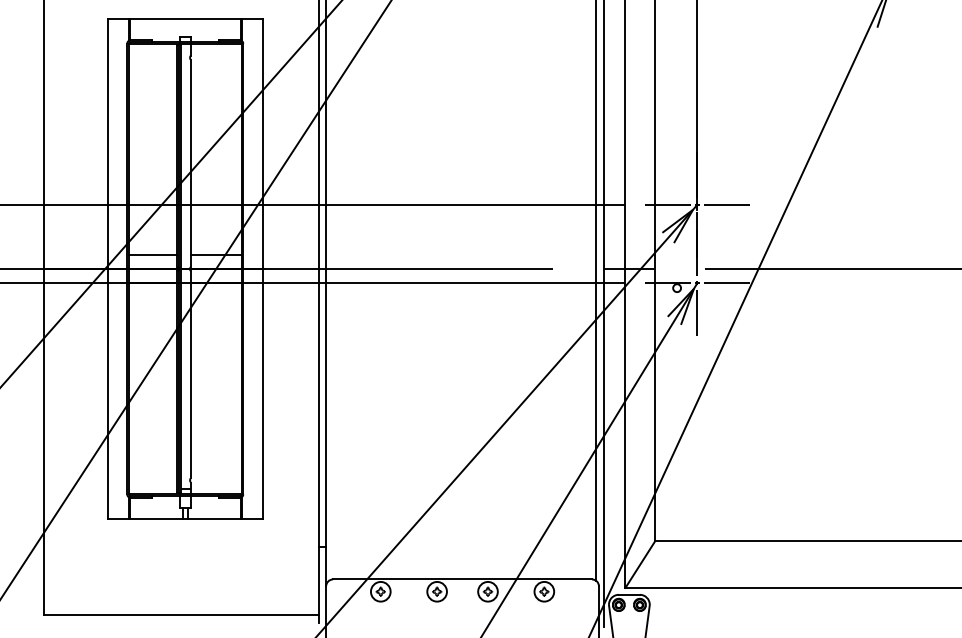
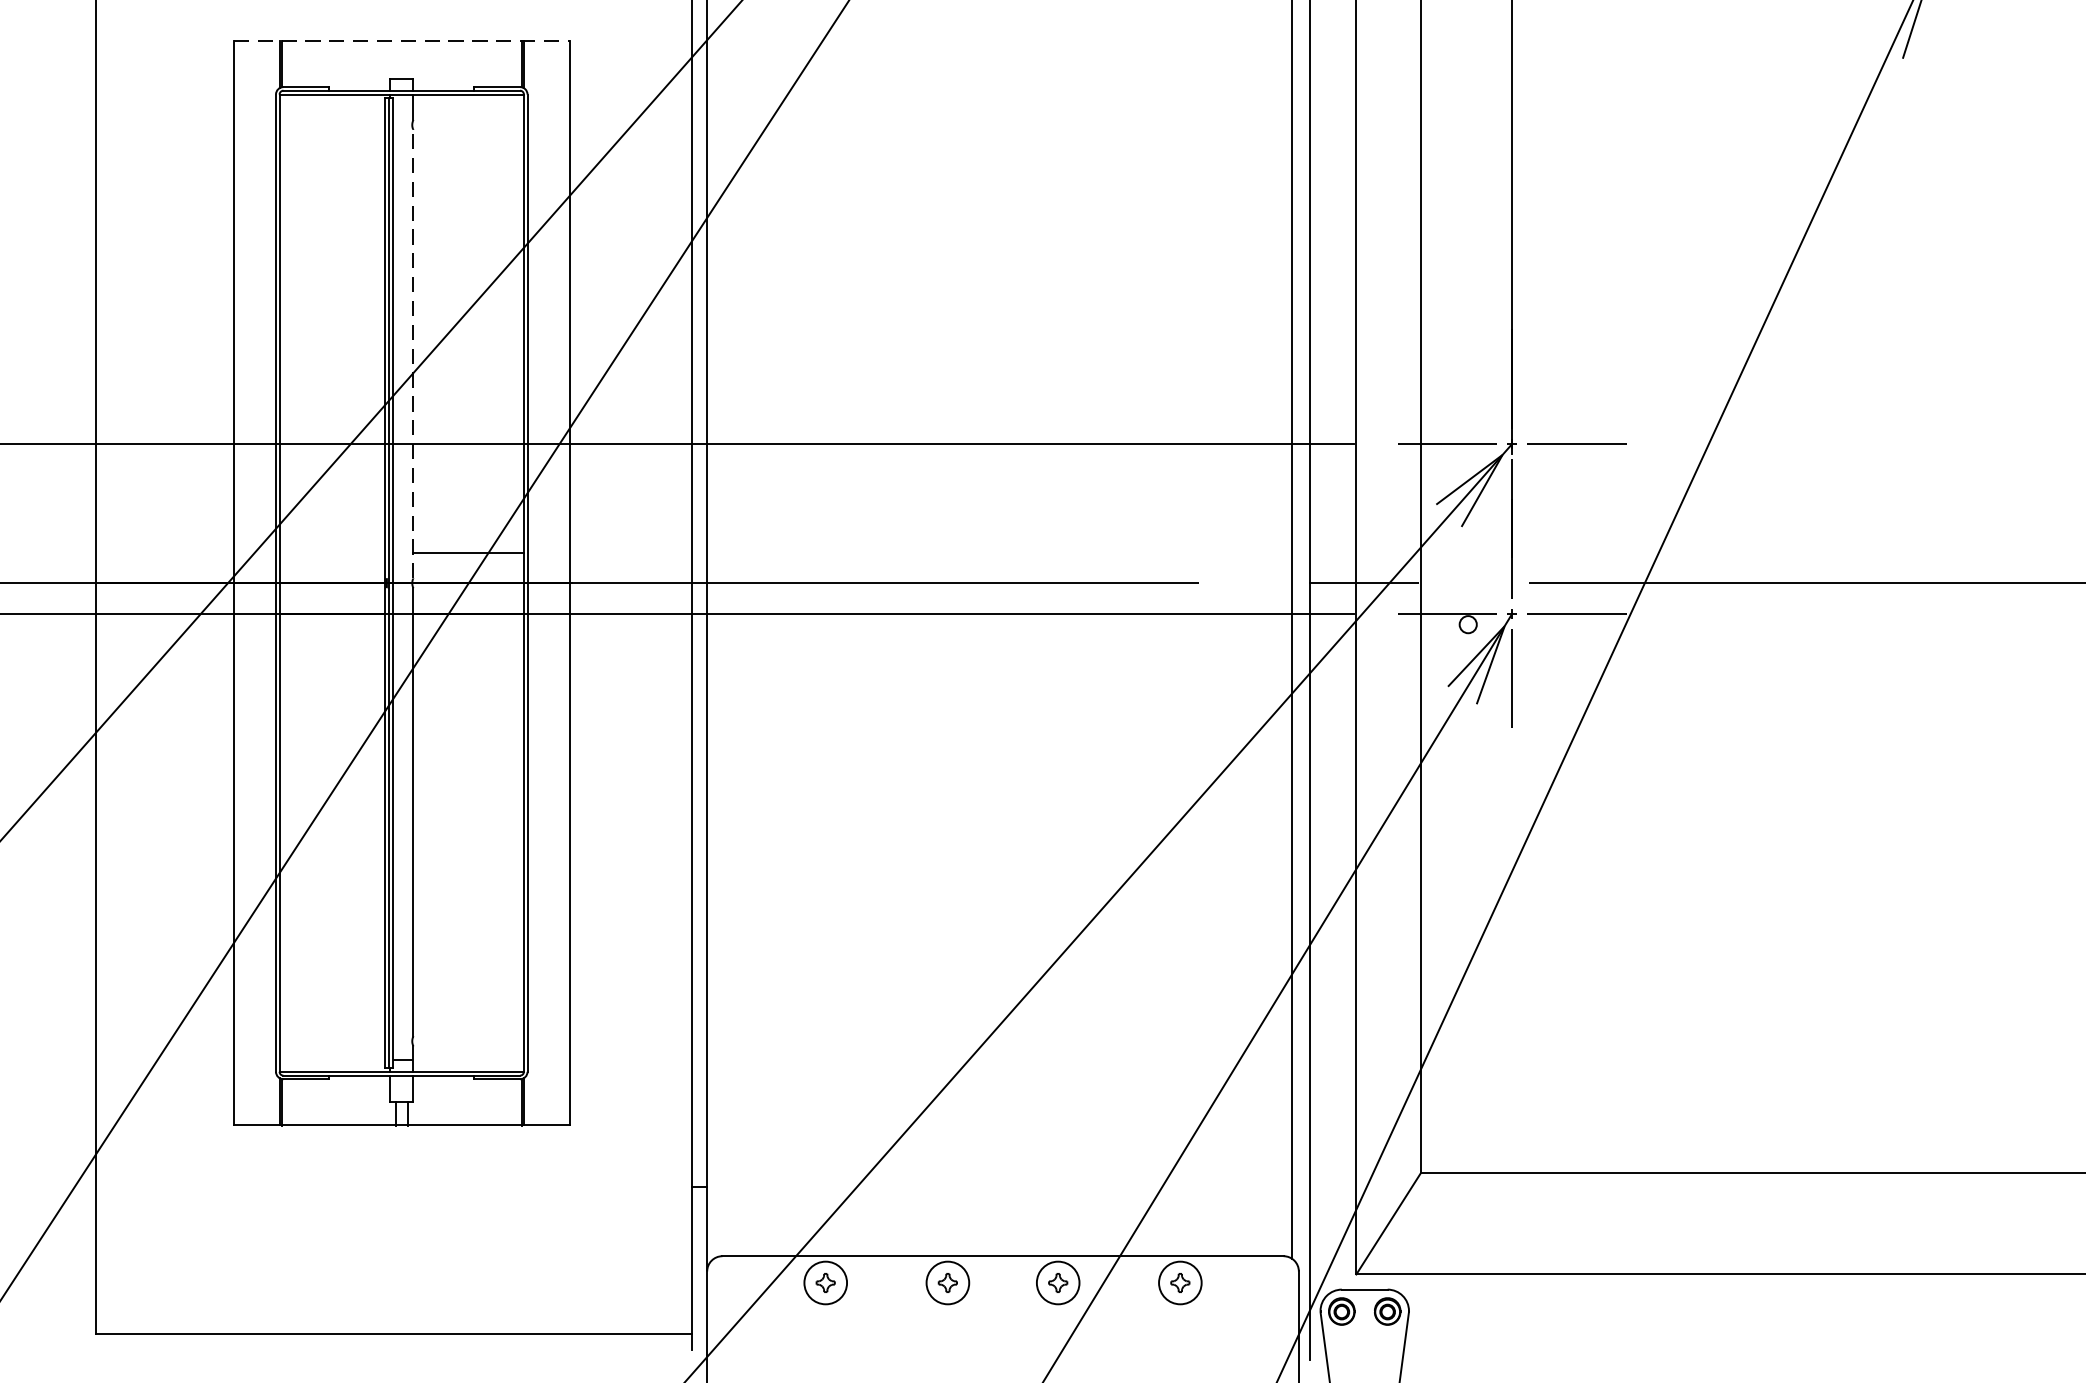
line: (185, 19) -> (402, 42), solid -> dashed
line: (190, 162) -> (413, 352), solid -> dashed
line: (152, 254) -> (330, 551), removed

